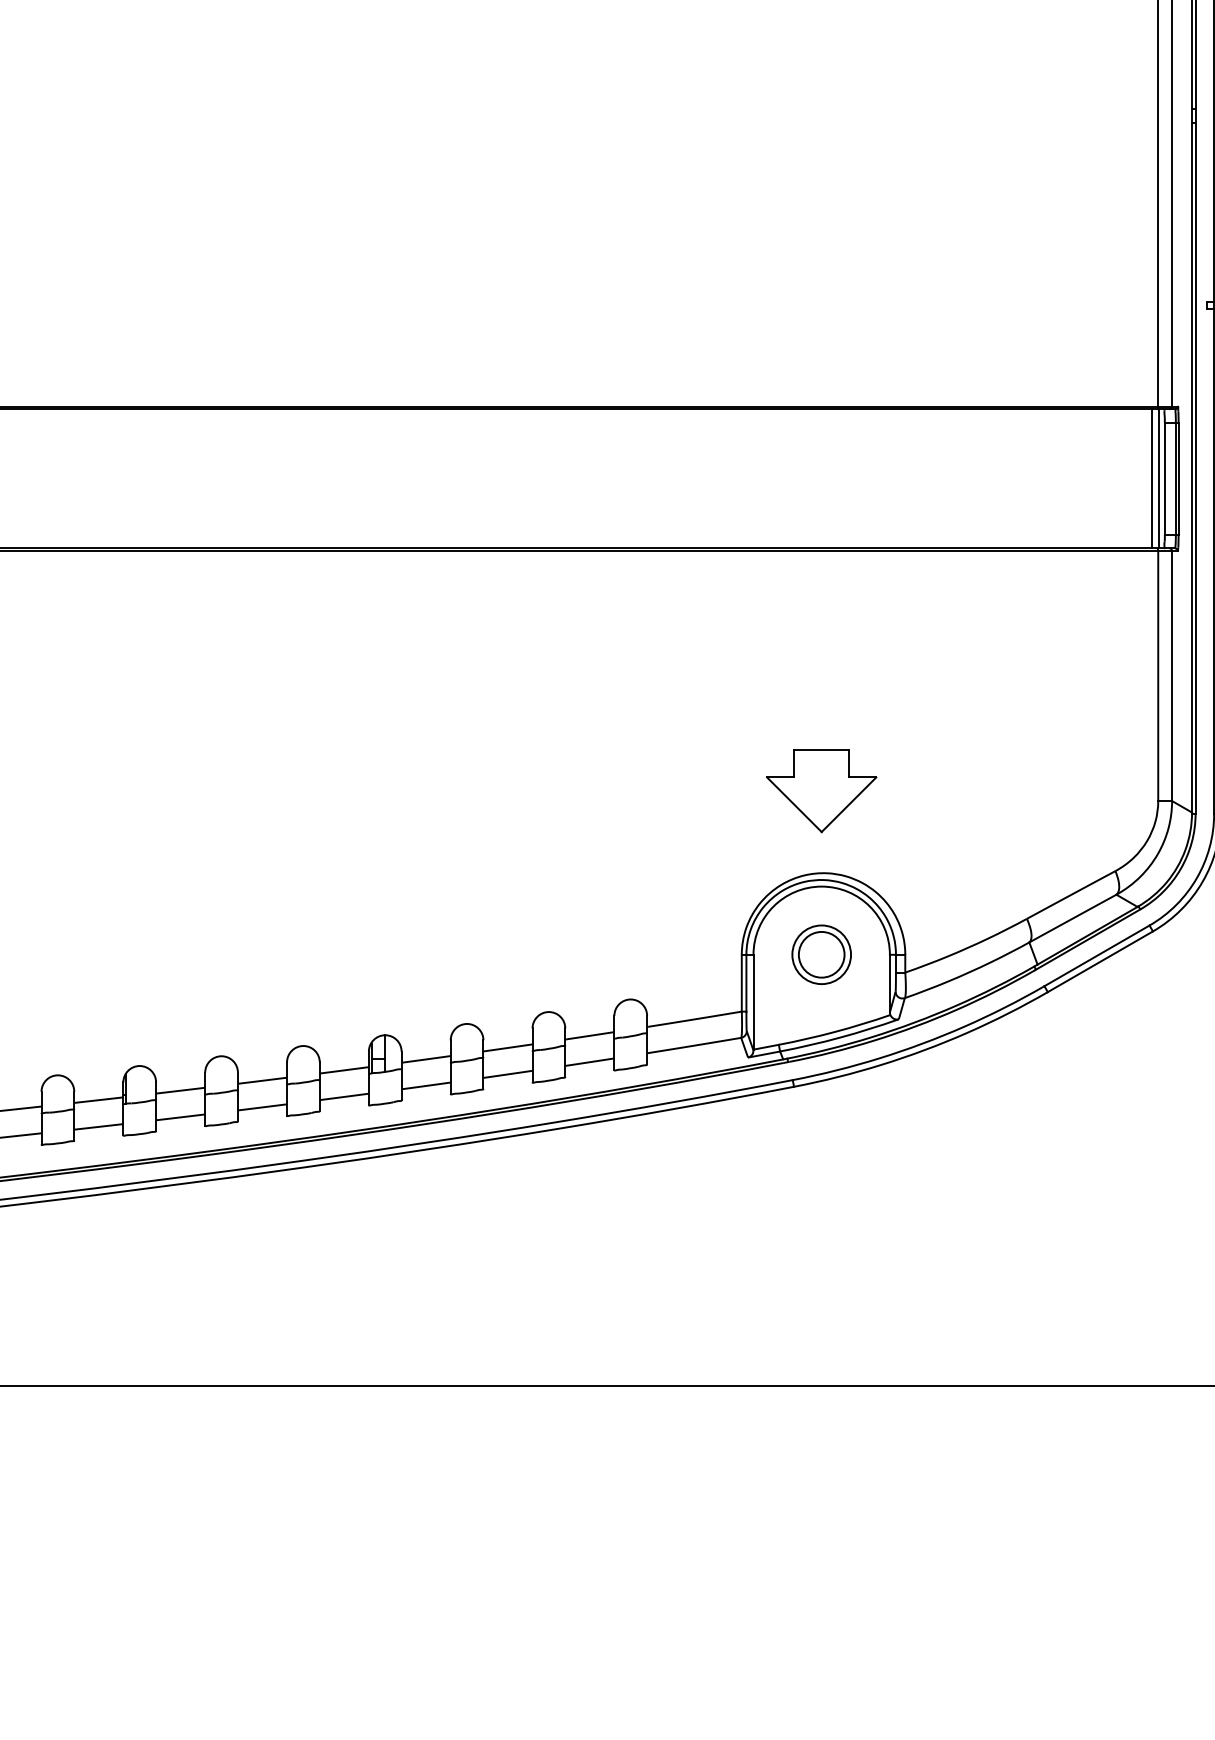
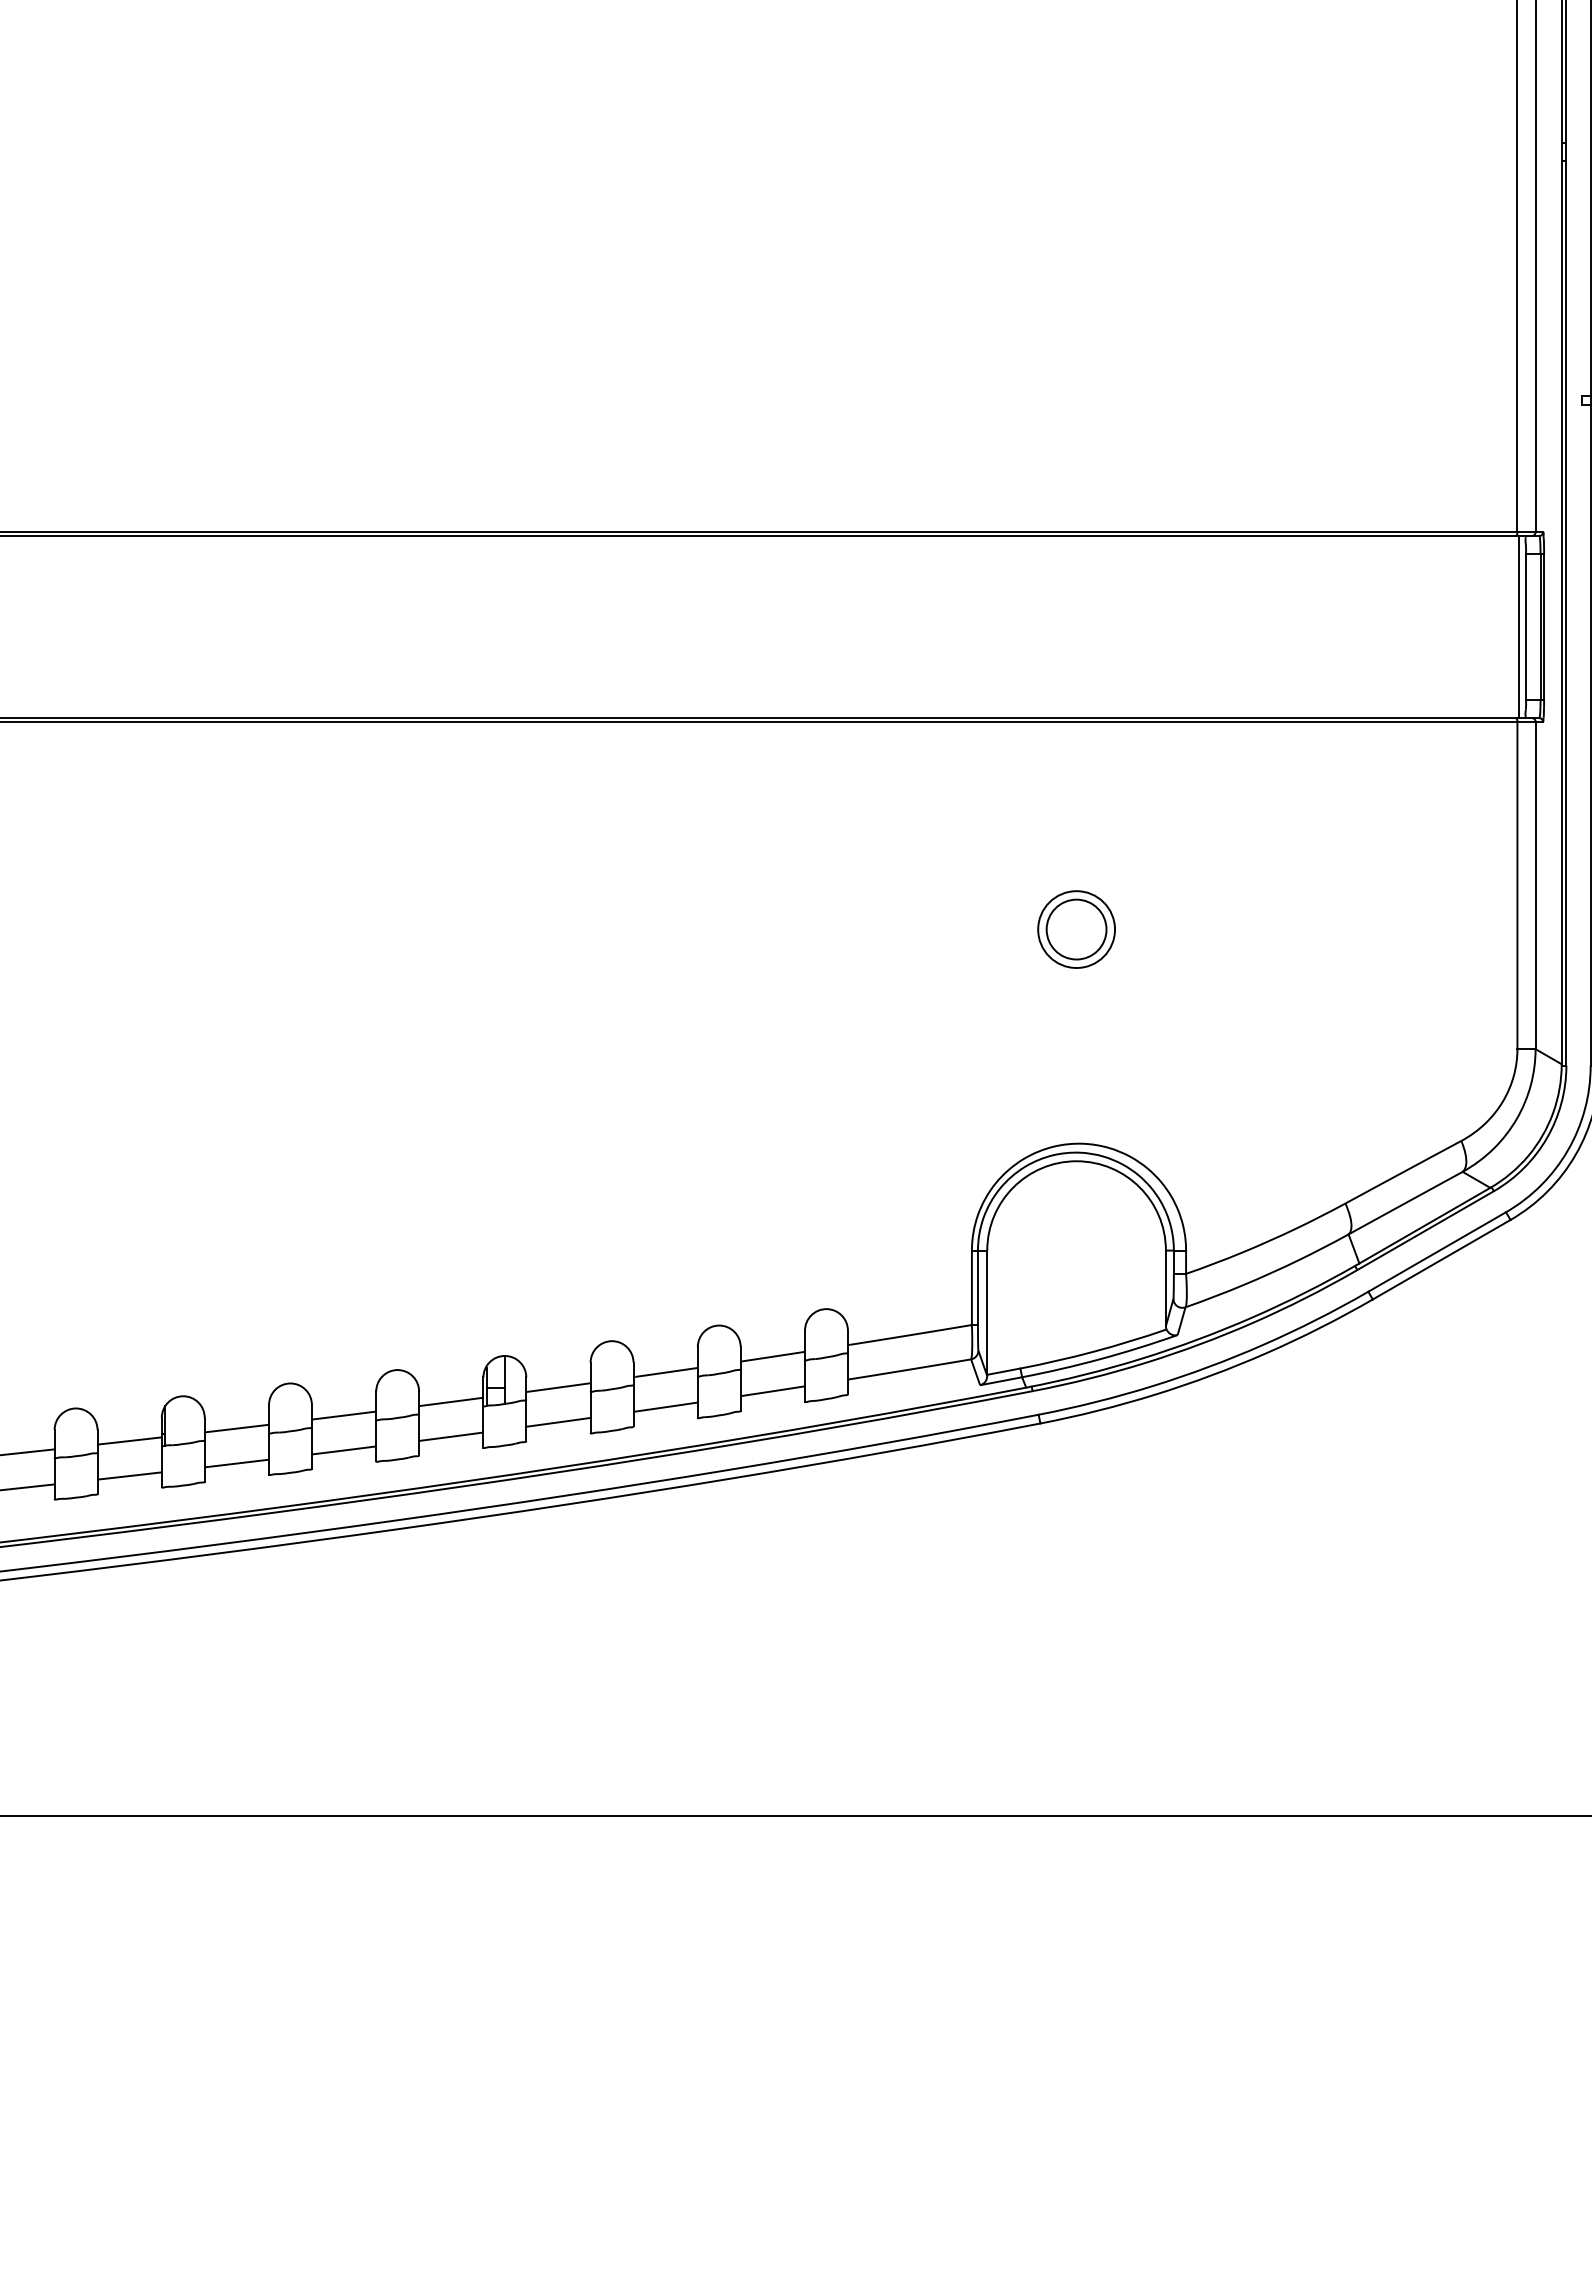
line: (1152, 478) -> (1509, 626), removed
part: (821, 791) -> (1076, 1036), removed
part: (821, 954) -> (1076, 929), moved

